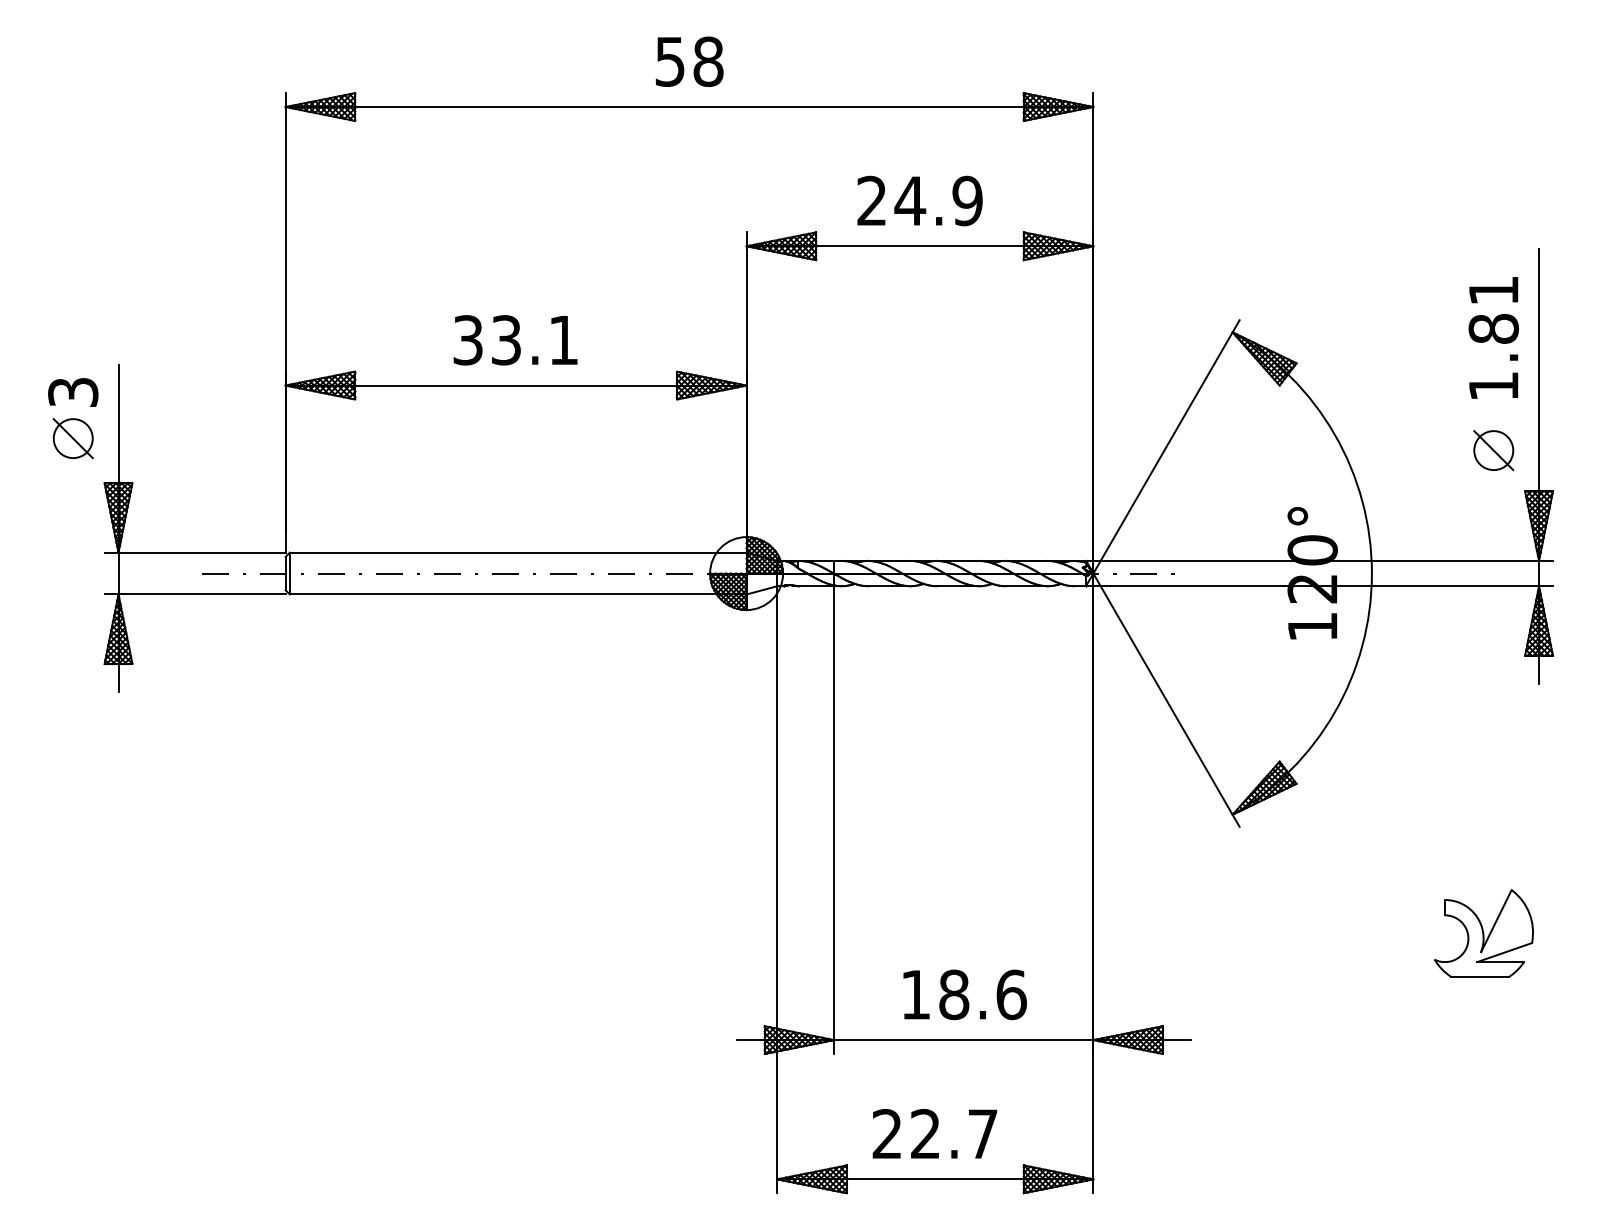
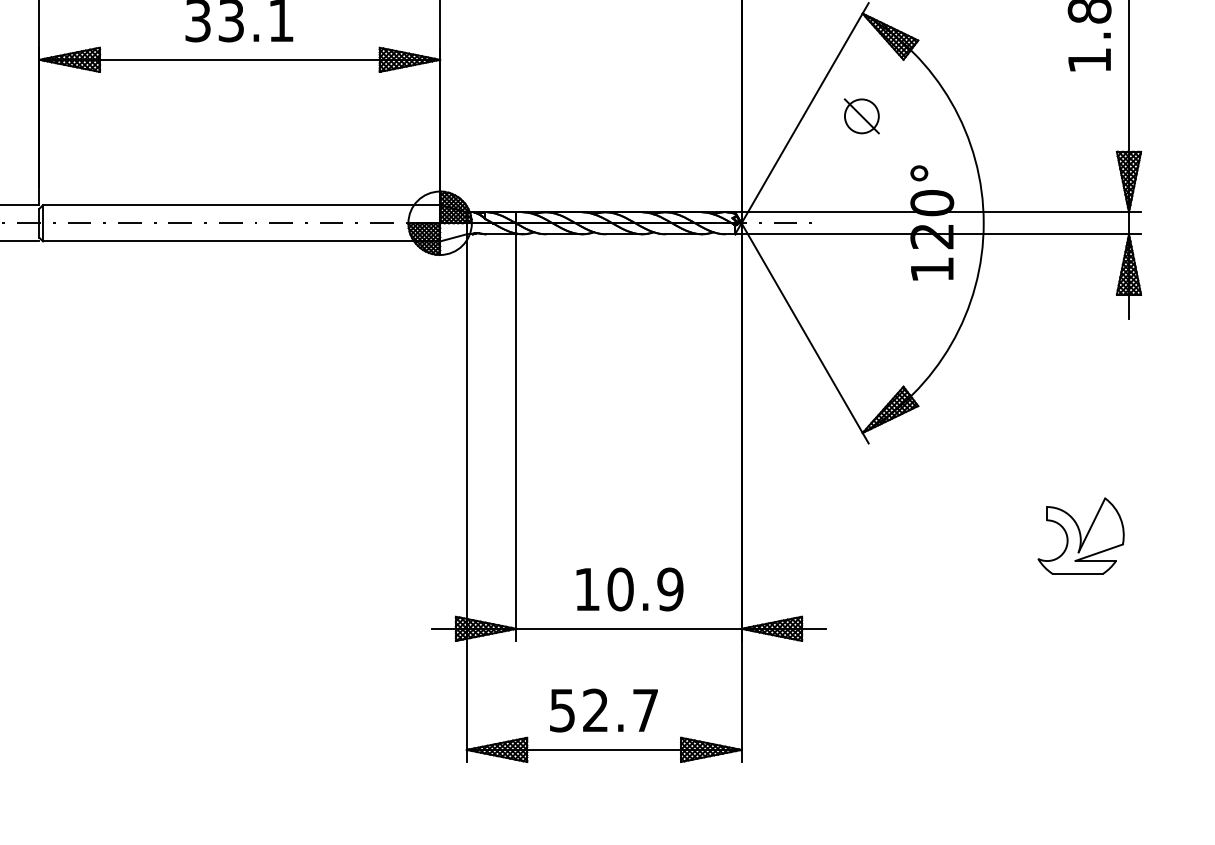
part: (1493, 450) -> (861, 116), moved
text: (982, 994) -> (645, 589), 18.6 -> 10.9
text: (886, 1133) -> (561, 710), 22.7 -> 52.7

